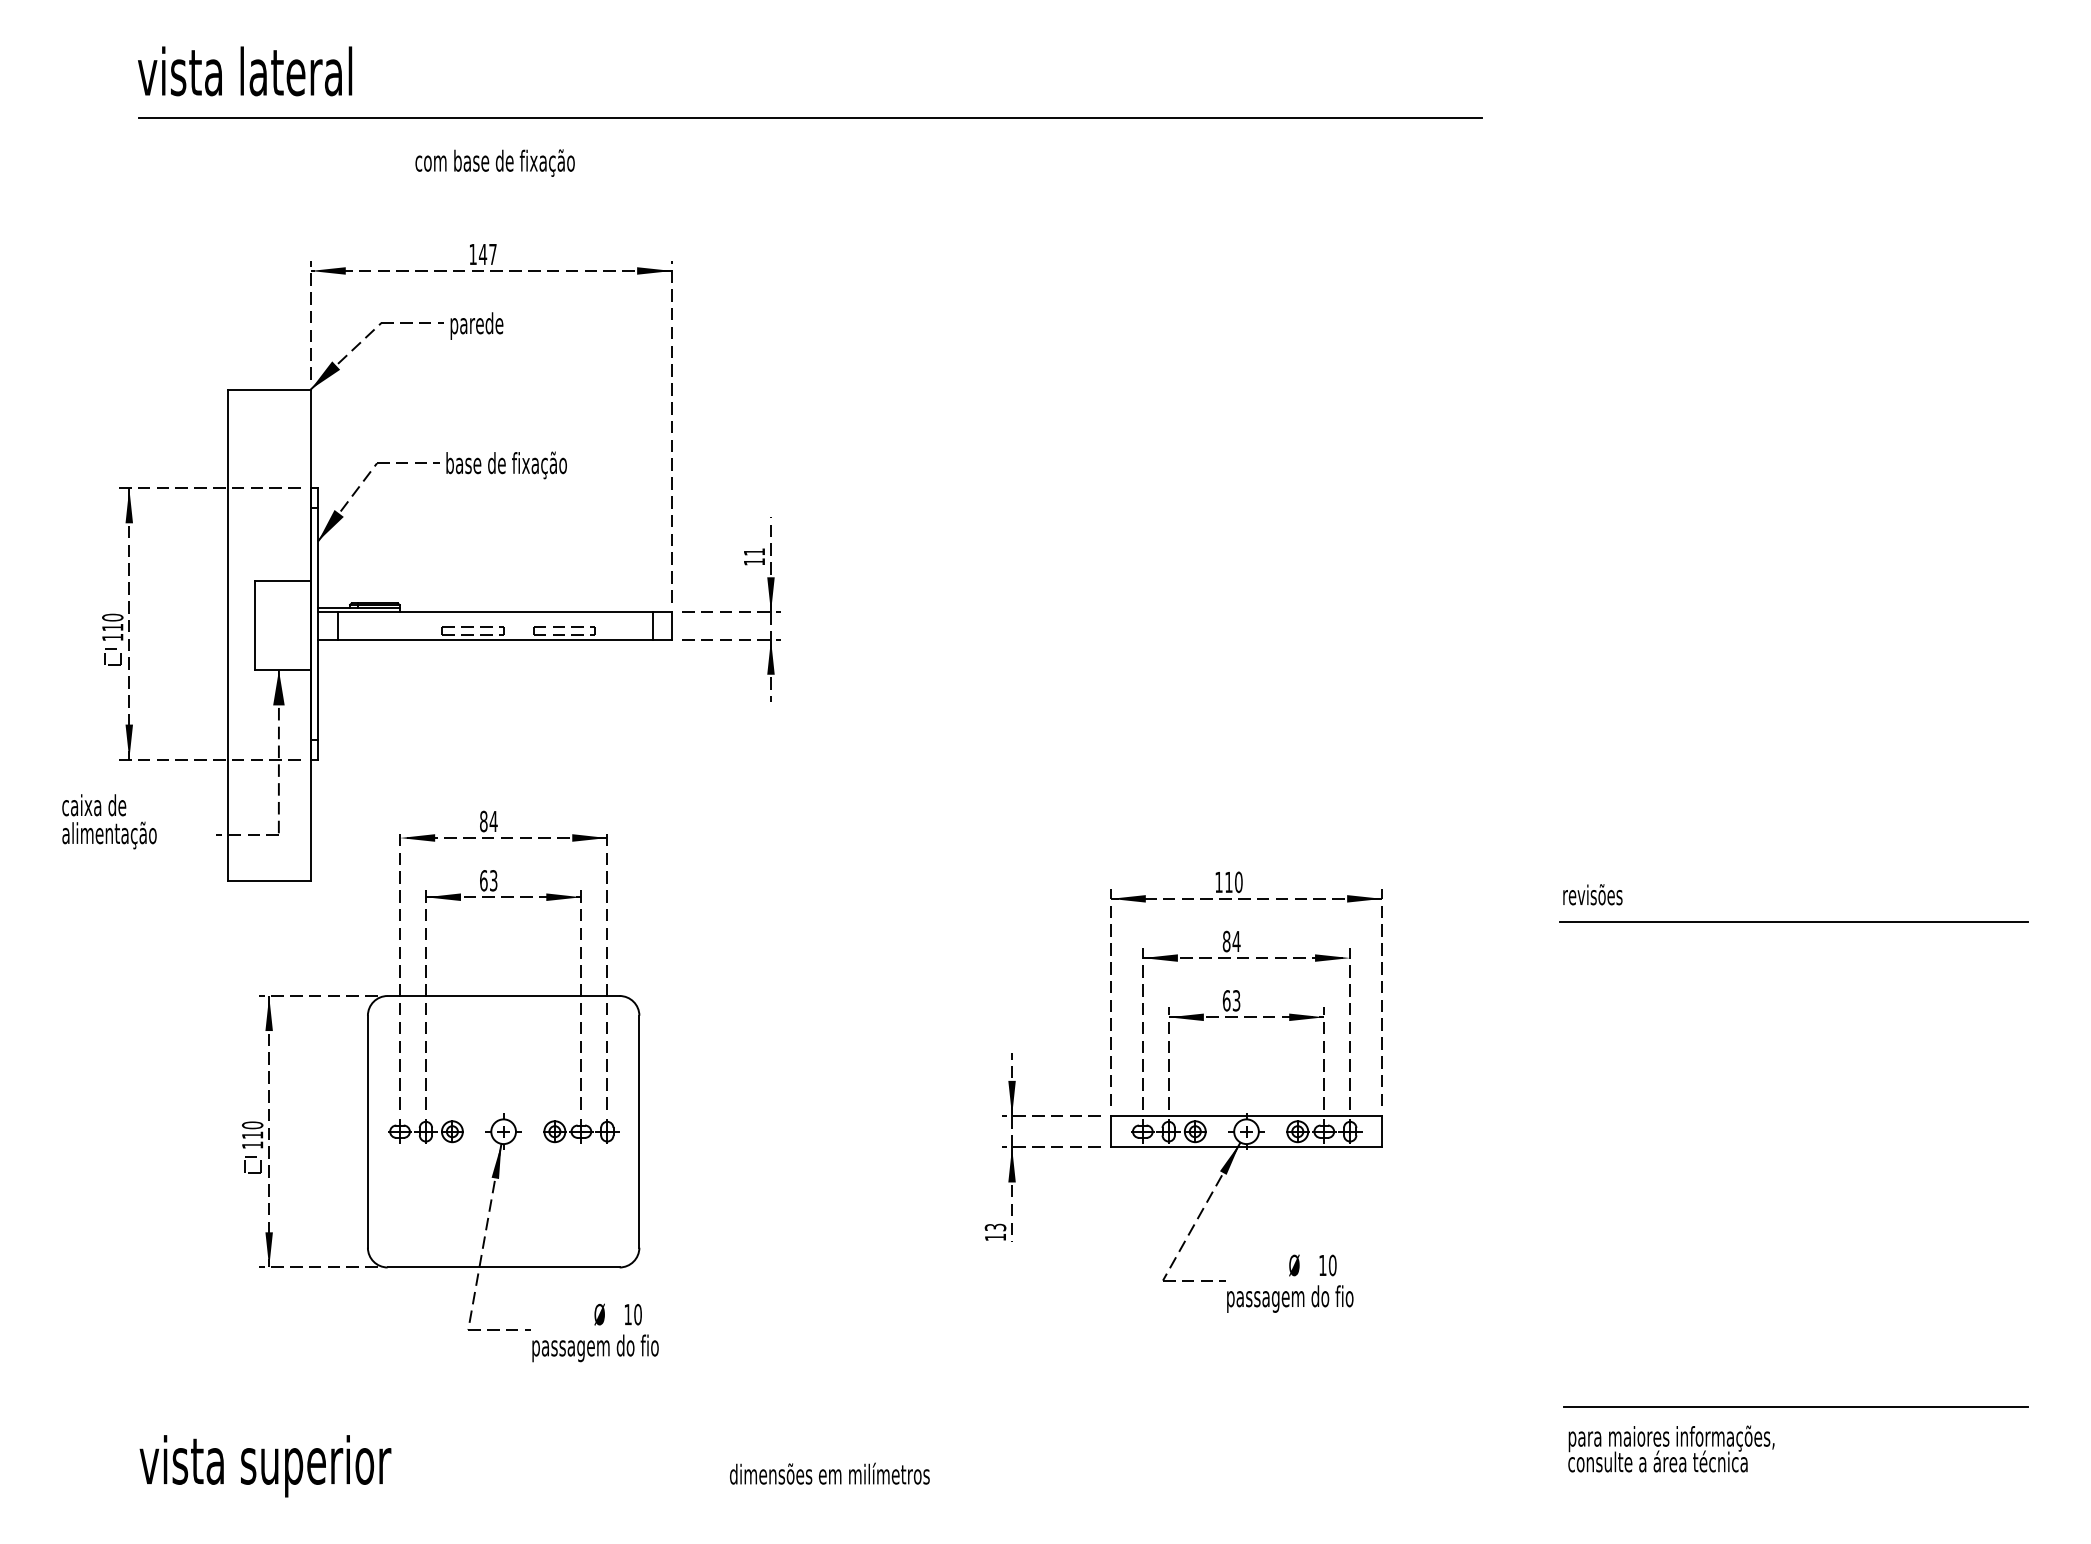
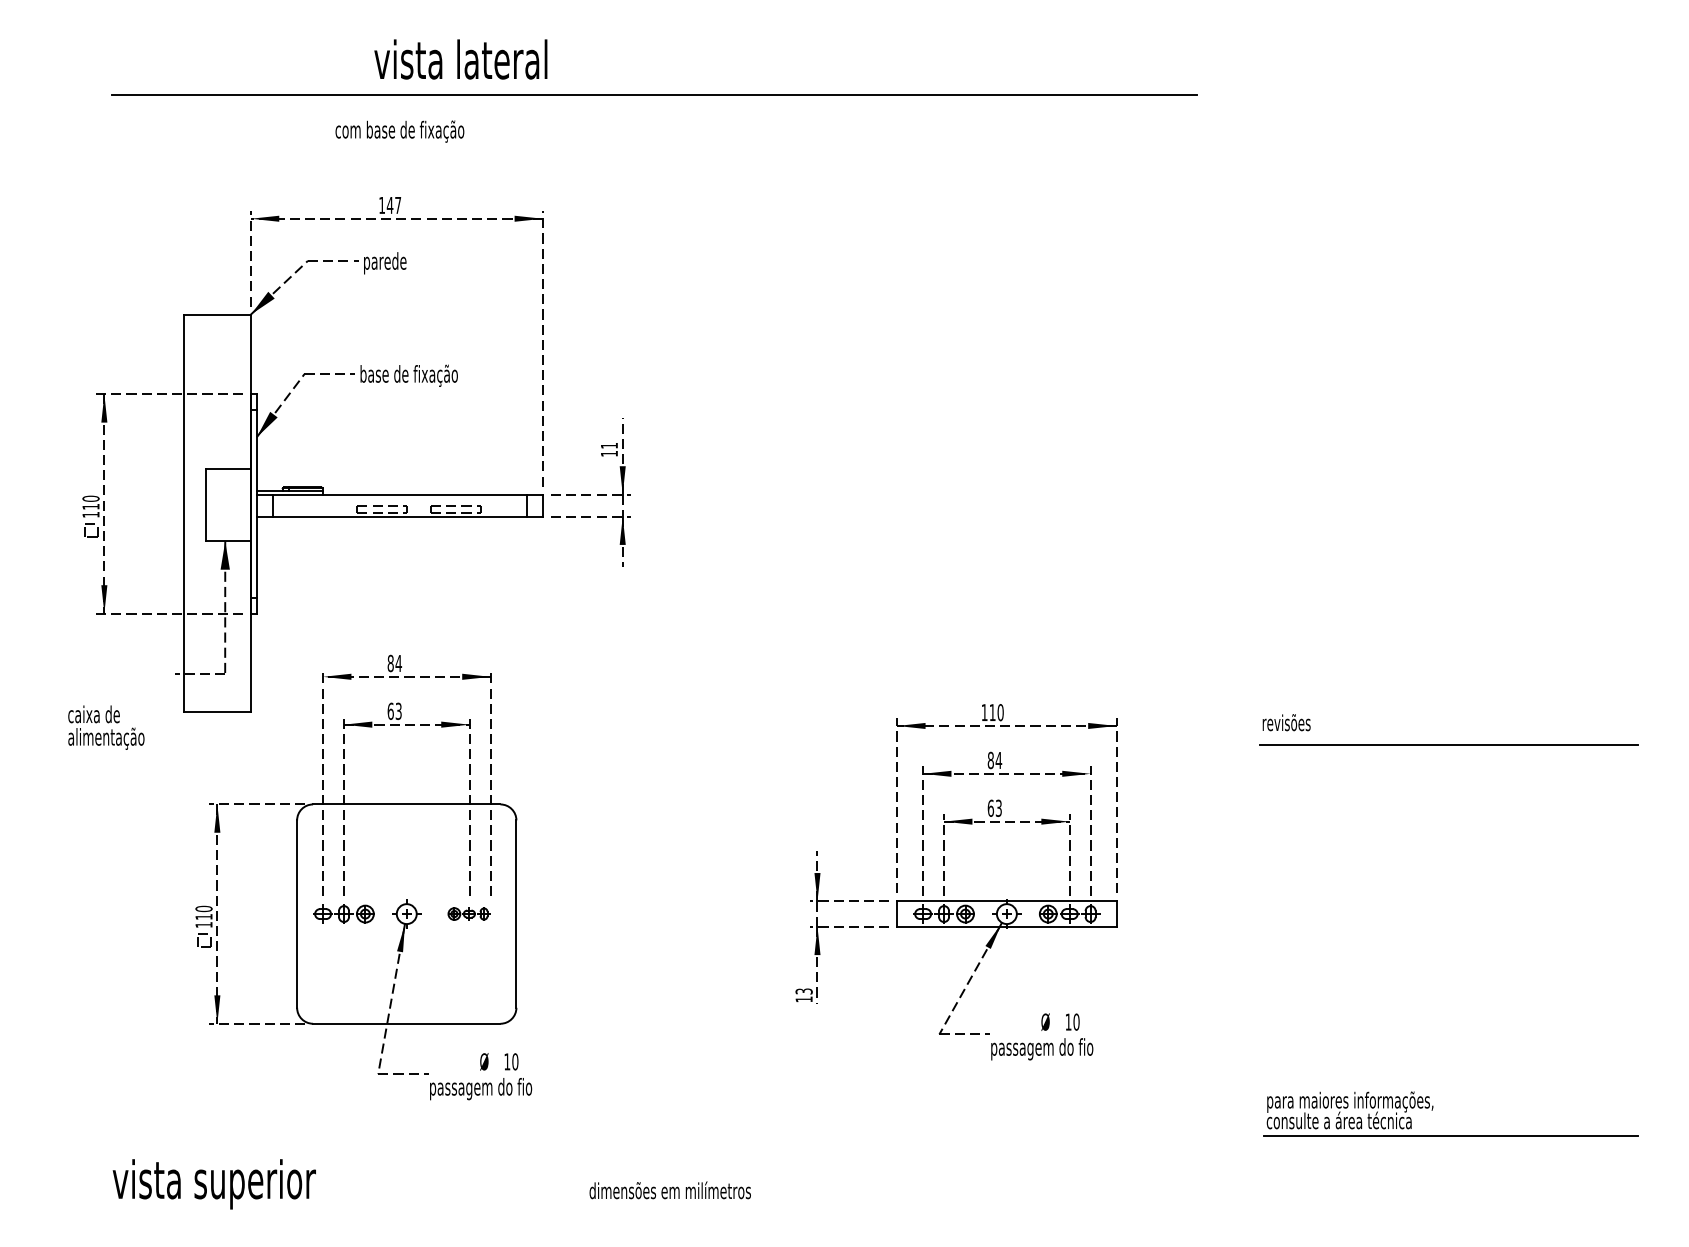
text: (244, 71) -> (460, 59), moved
text: (109, 821) -> (106, 727), moved
part: (580, 1130) -> (468, 913), size x0.7
text: (1670, 1449) -> (1349, 1110), moved

